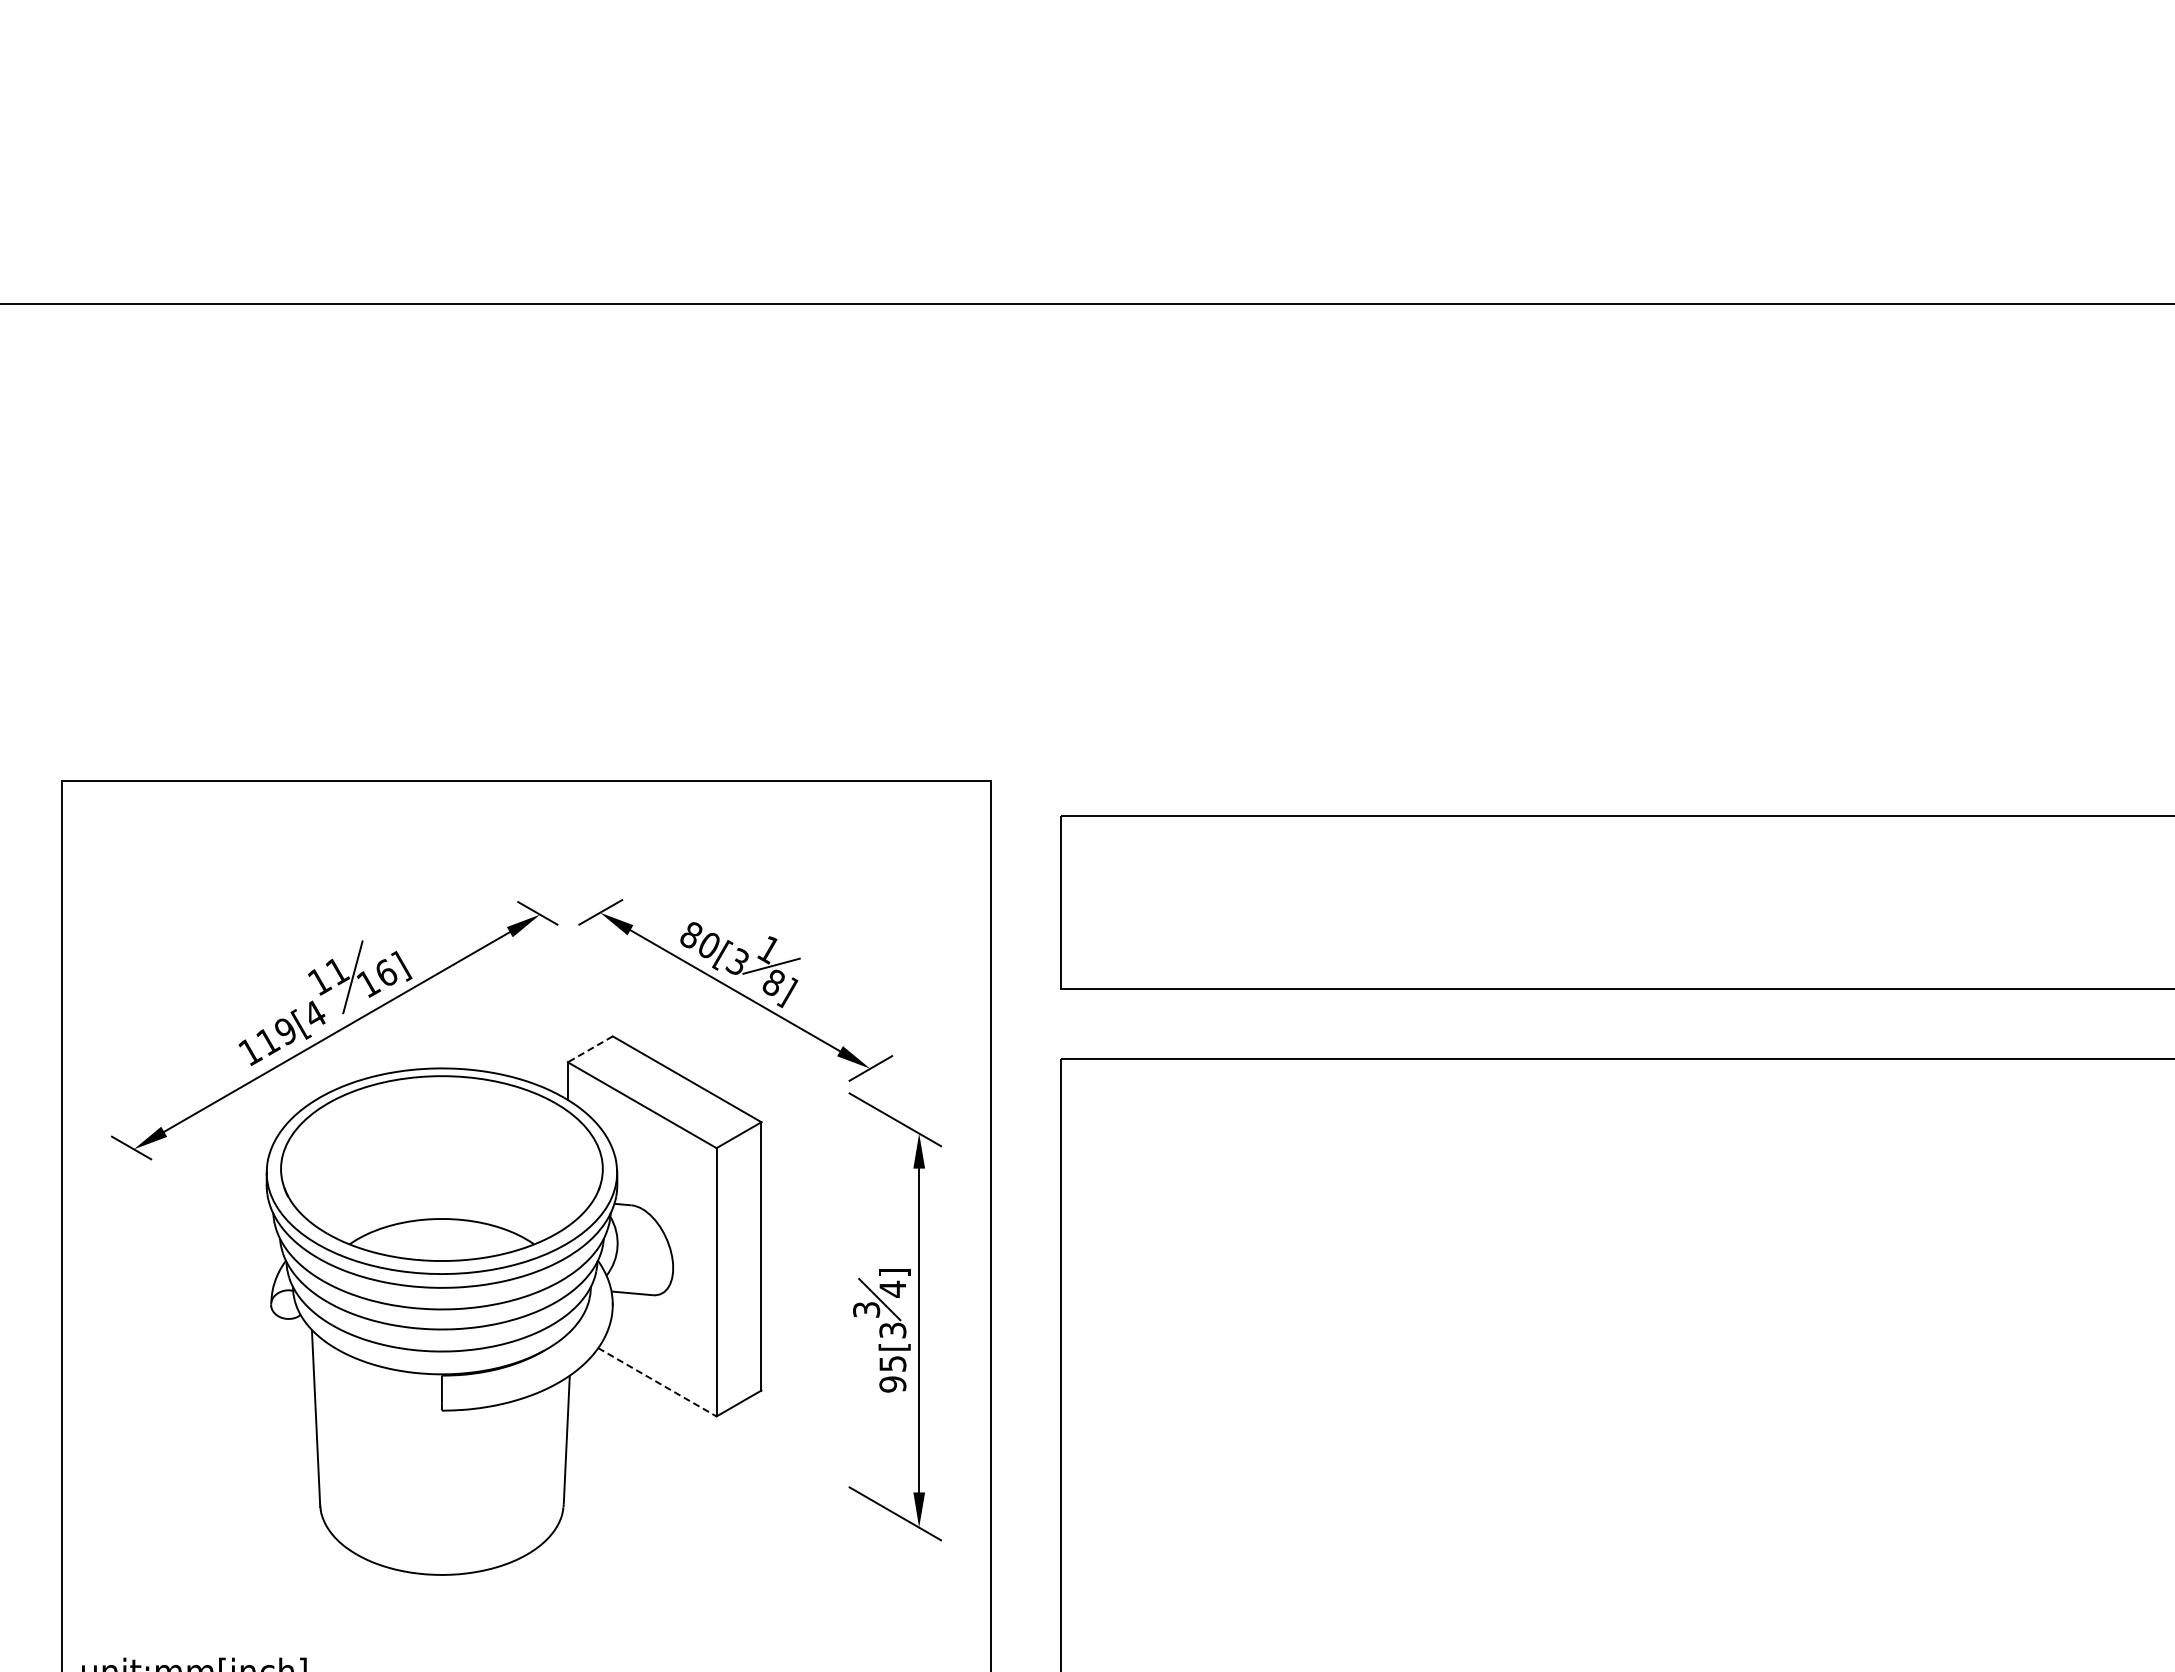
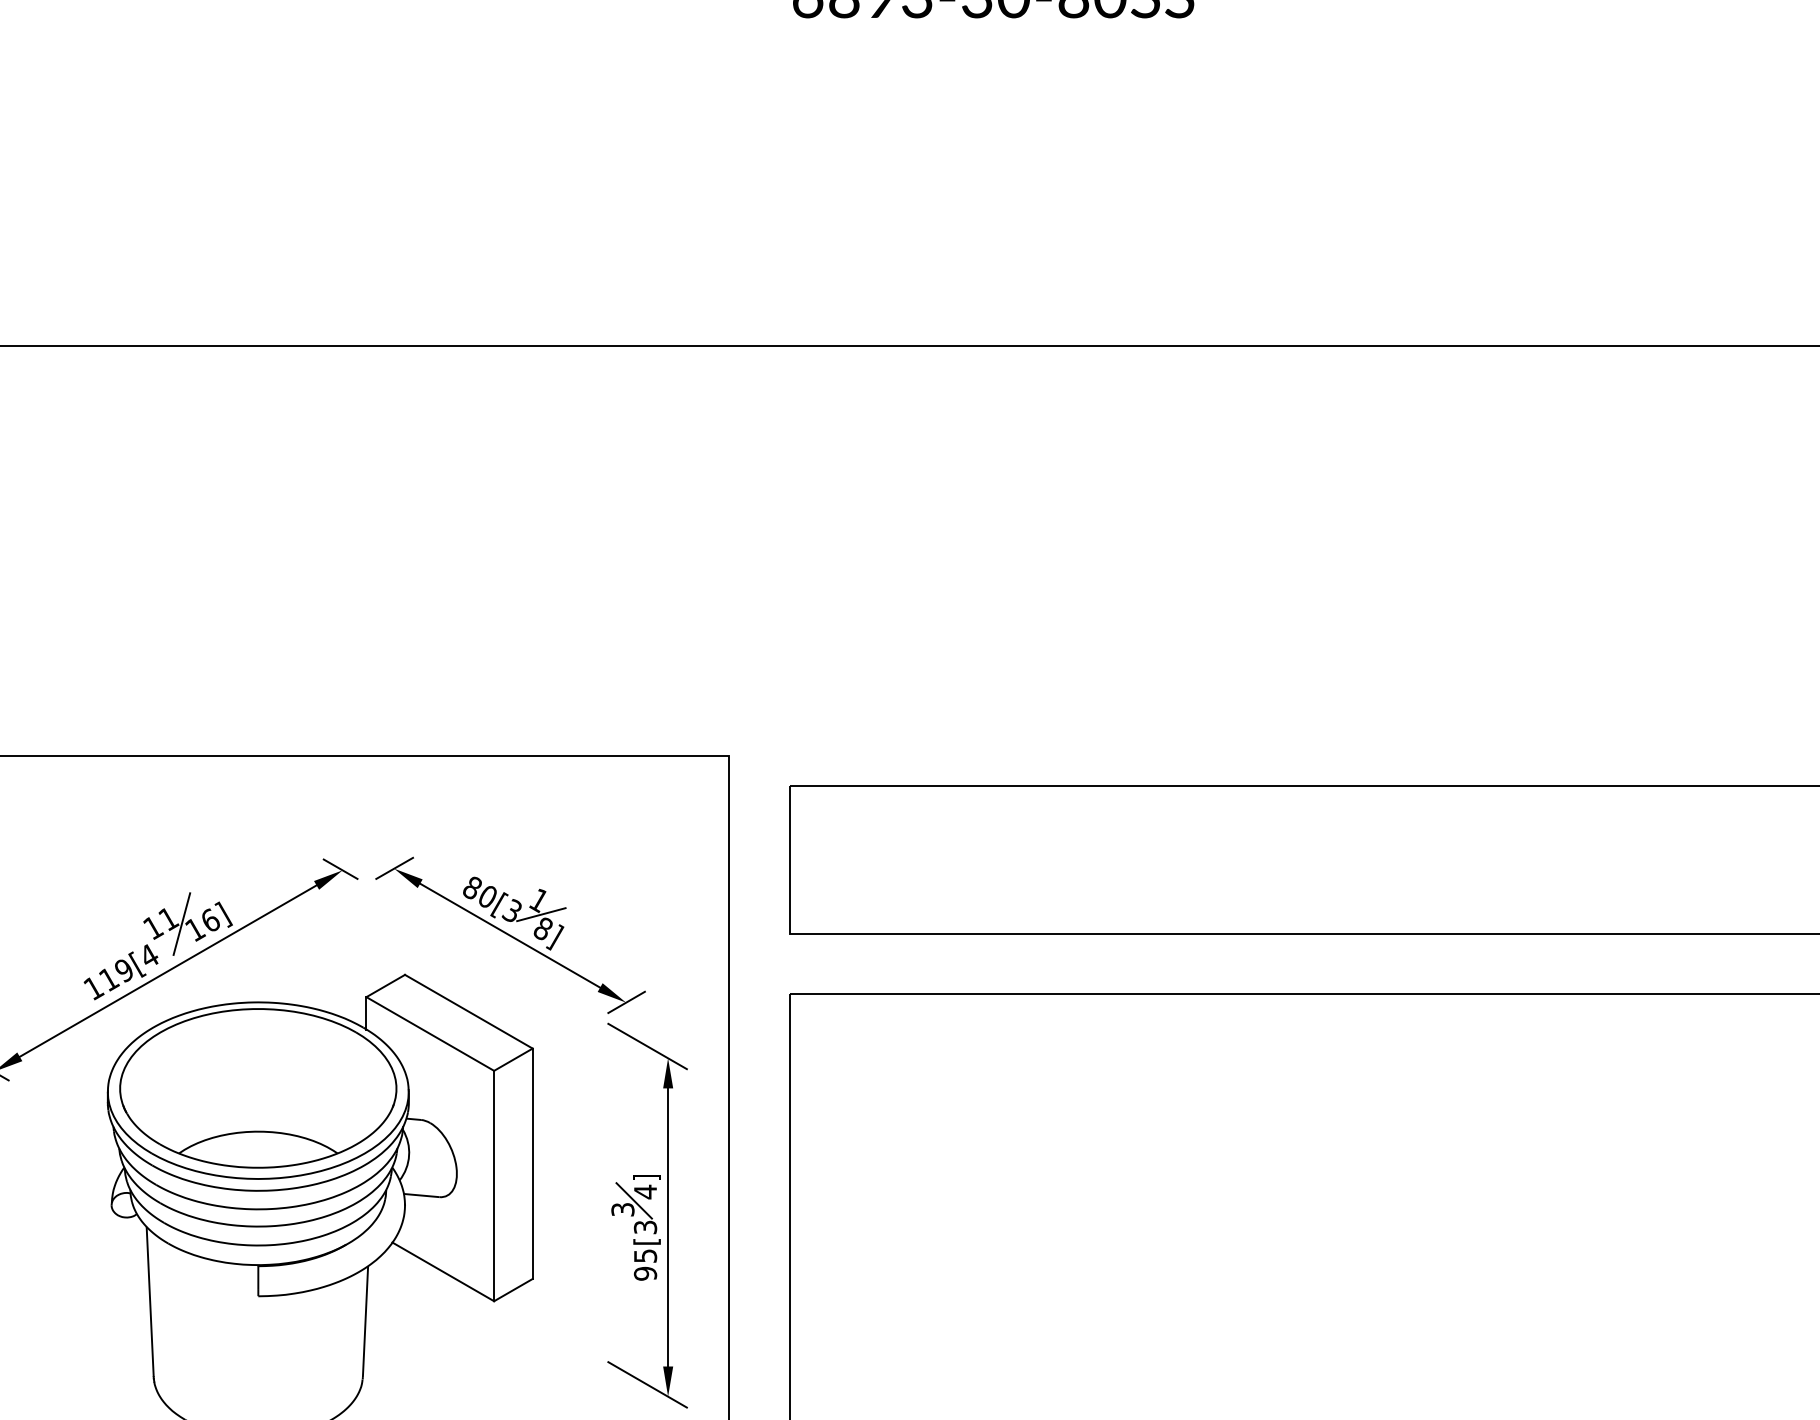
line: (590, 1049) -> (385, 986), dashed -> solid
line: (657, 1382) -> (443, 1272), dashed -> solid

